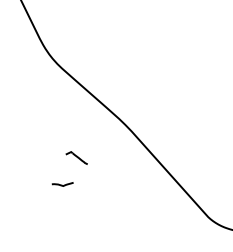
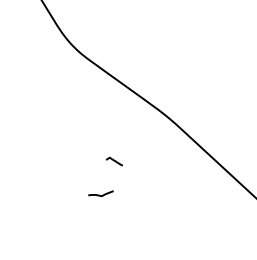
part: (76, 157) -> (114, 161), size x0.62

